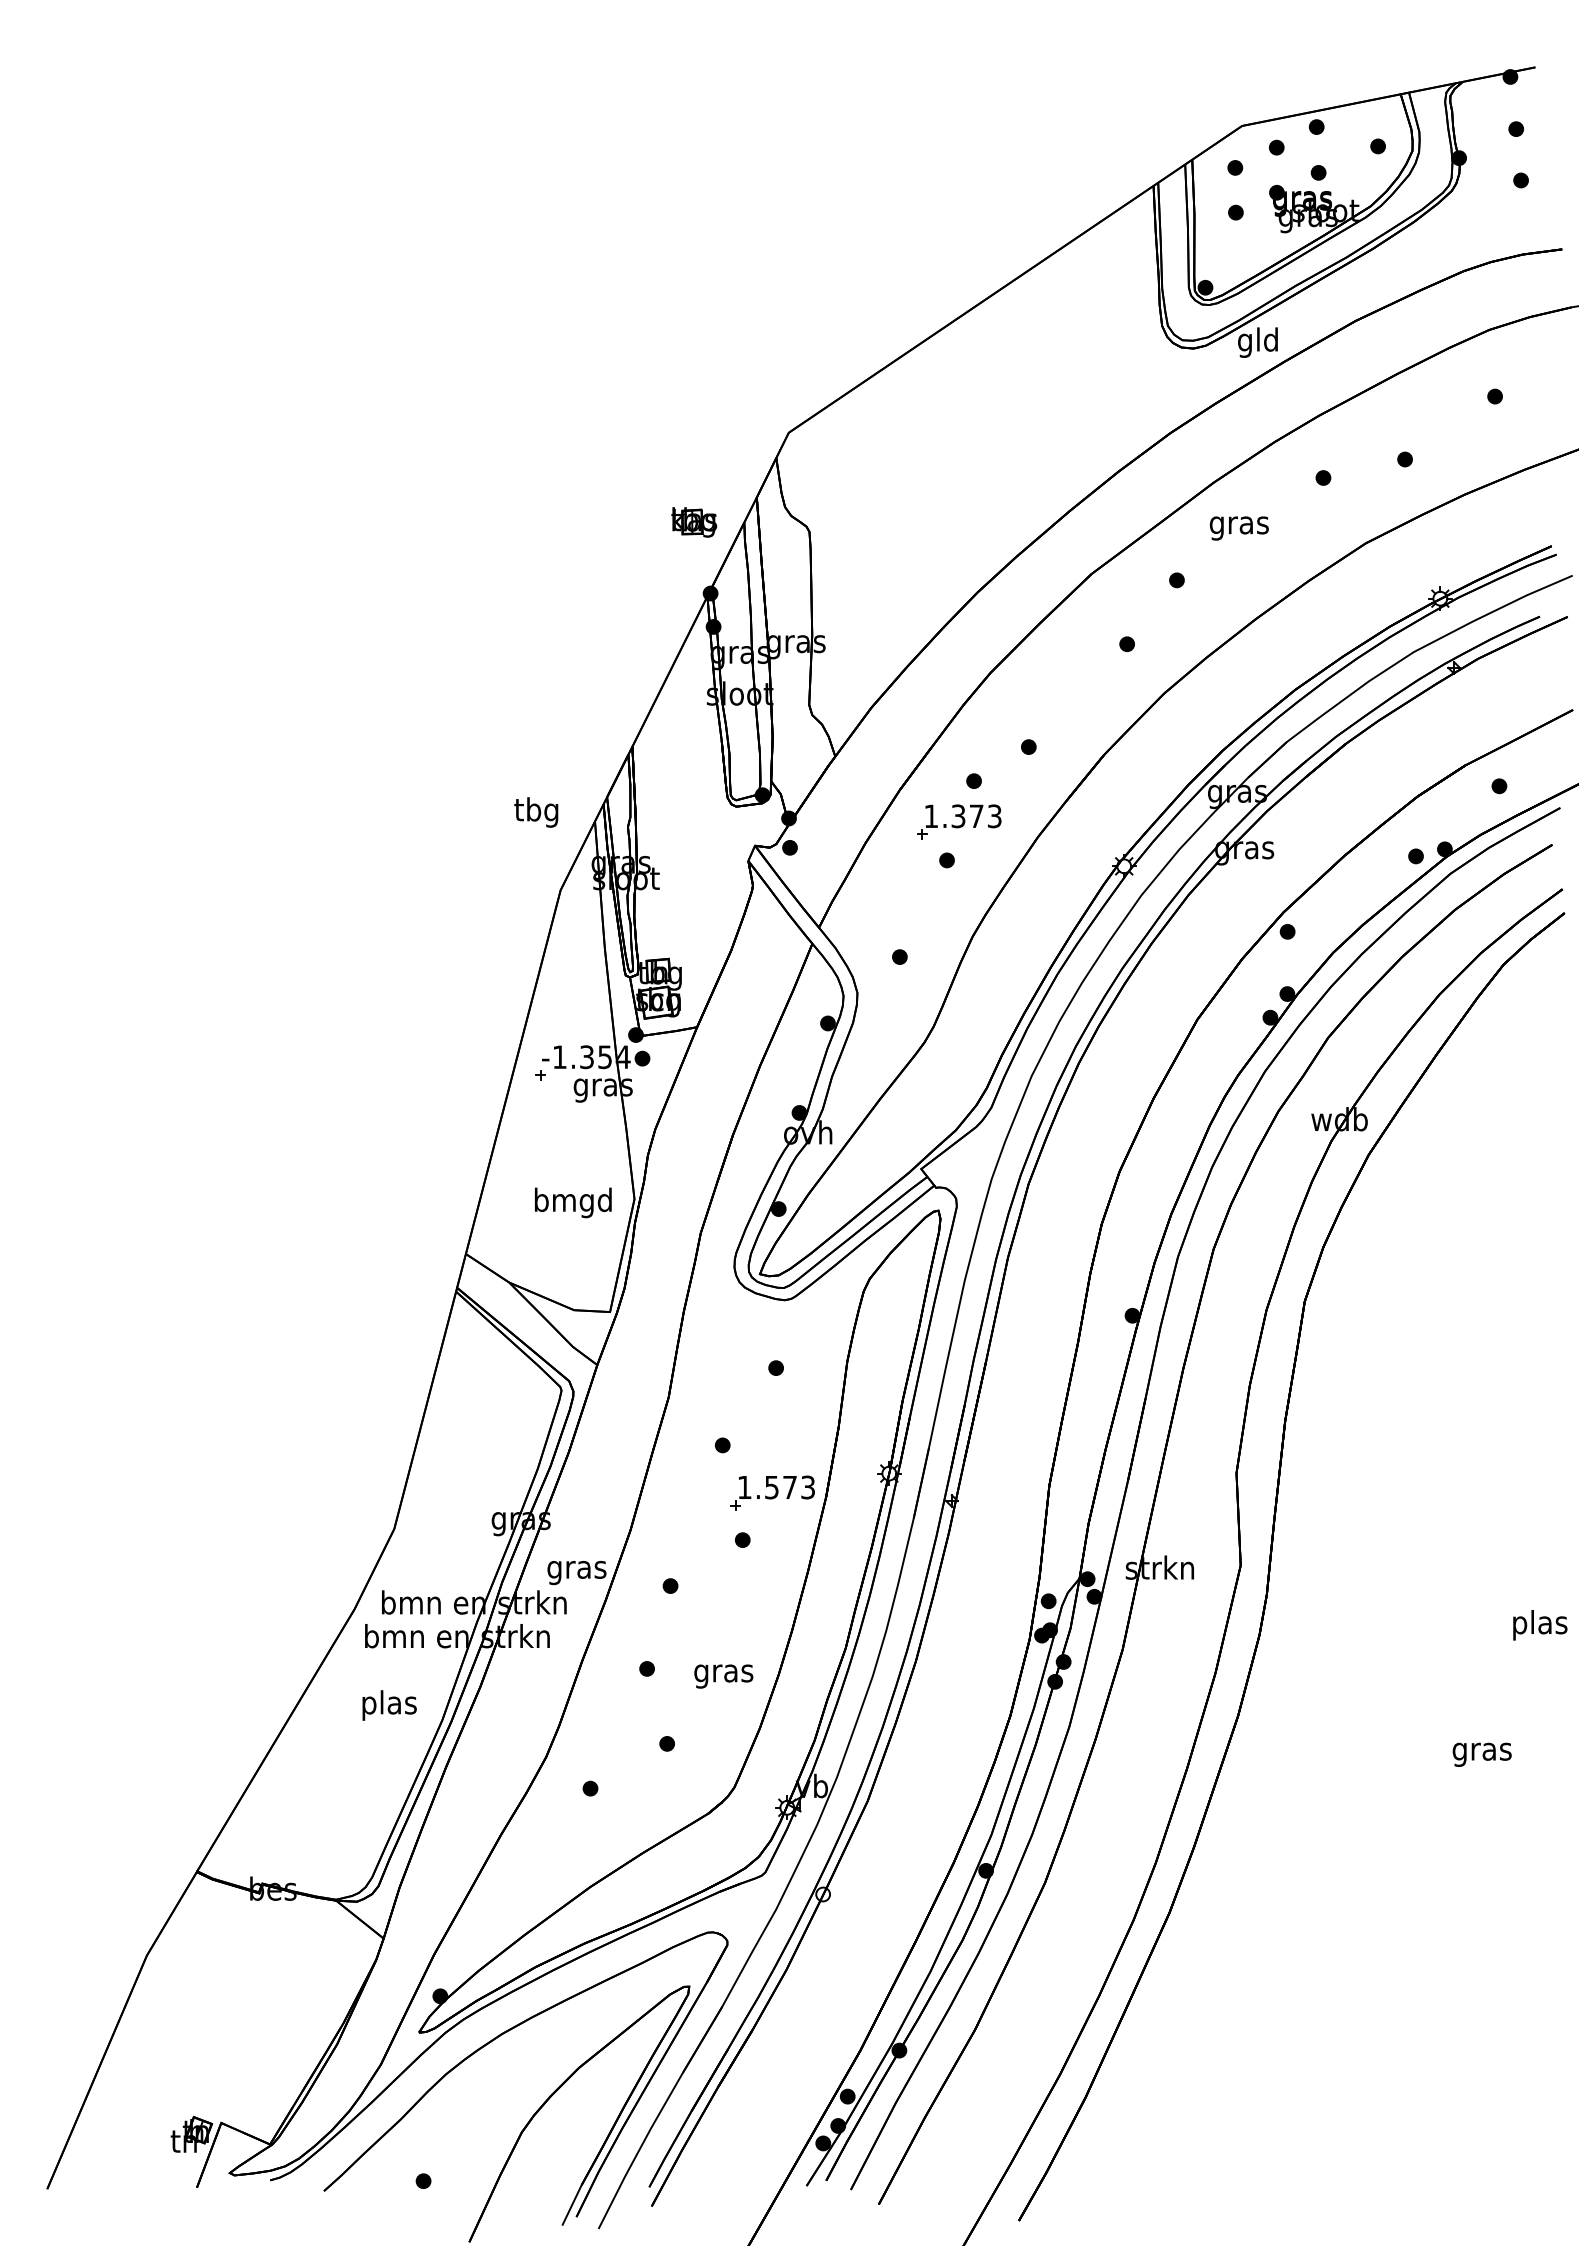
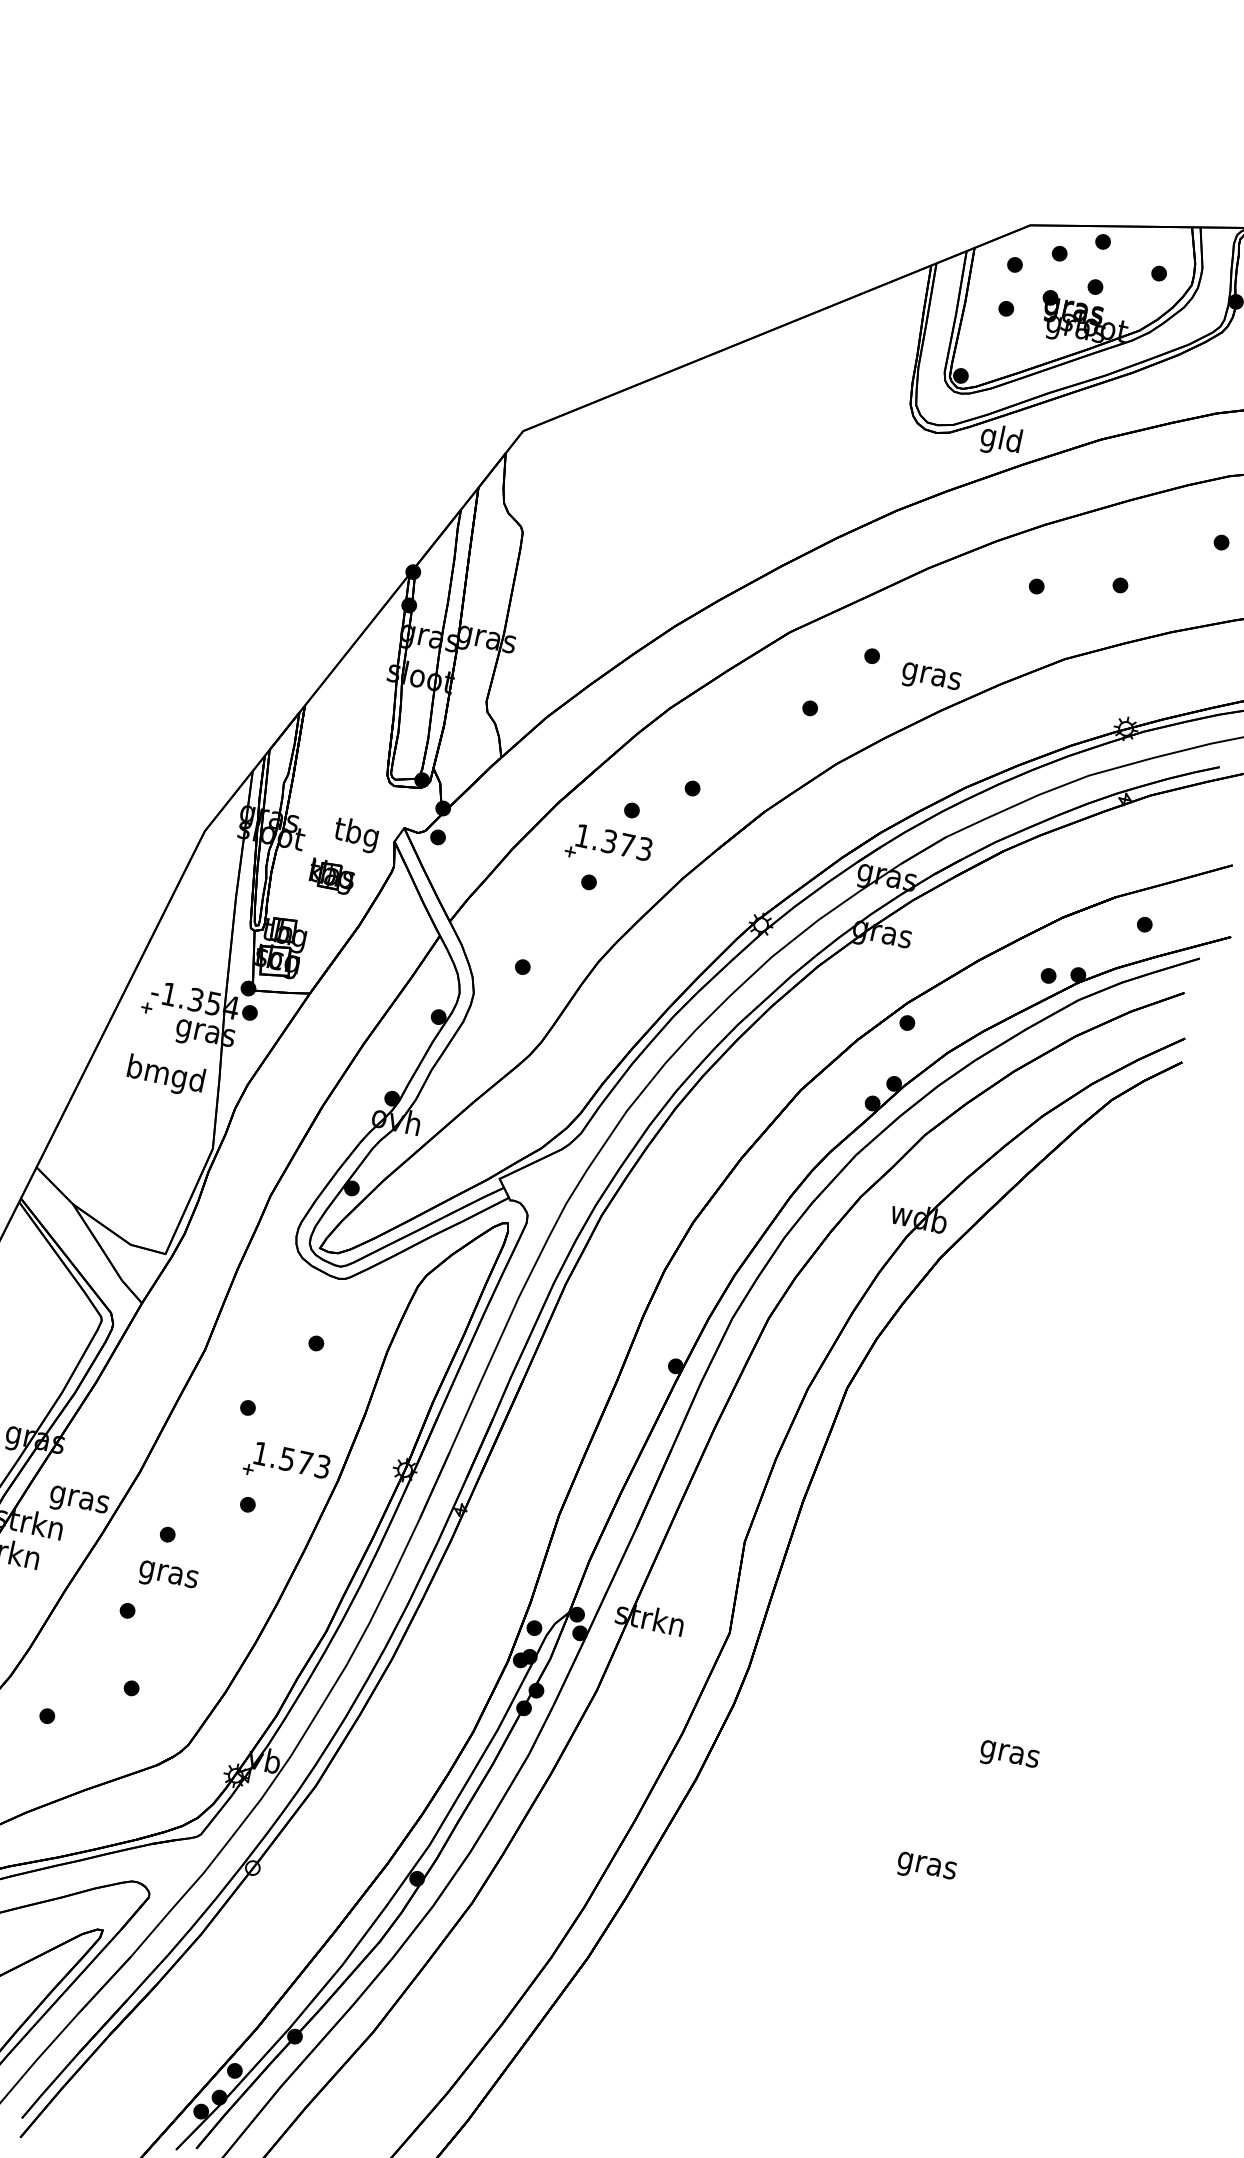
part: (694, 522) -> (332, 876), moved
text: (1238, 528) -> (930, 678), moved
text: (536, 812) -> (356, 835), moved
text: (573, 1202) -> (166, 1075), moved
text: (1539, 1625) -> (1009, 1753), plas -> gras
text: (723, 1676) -> (167, 1577), moved

